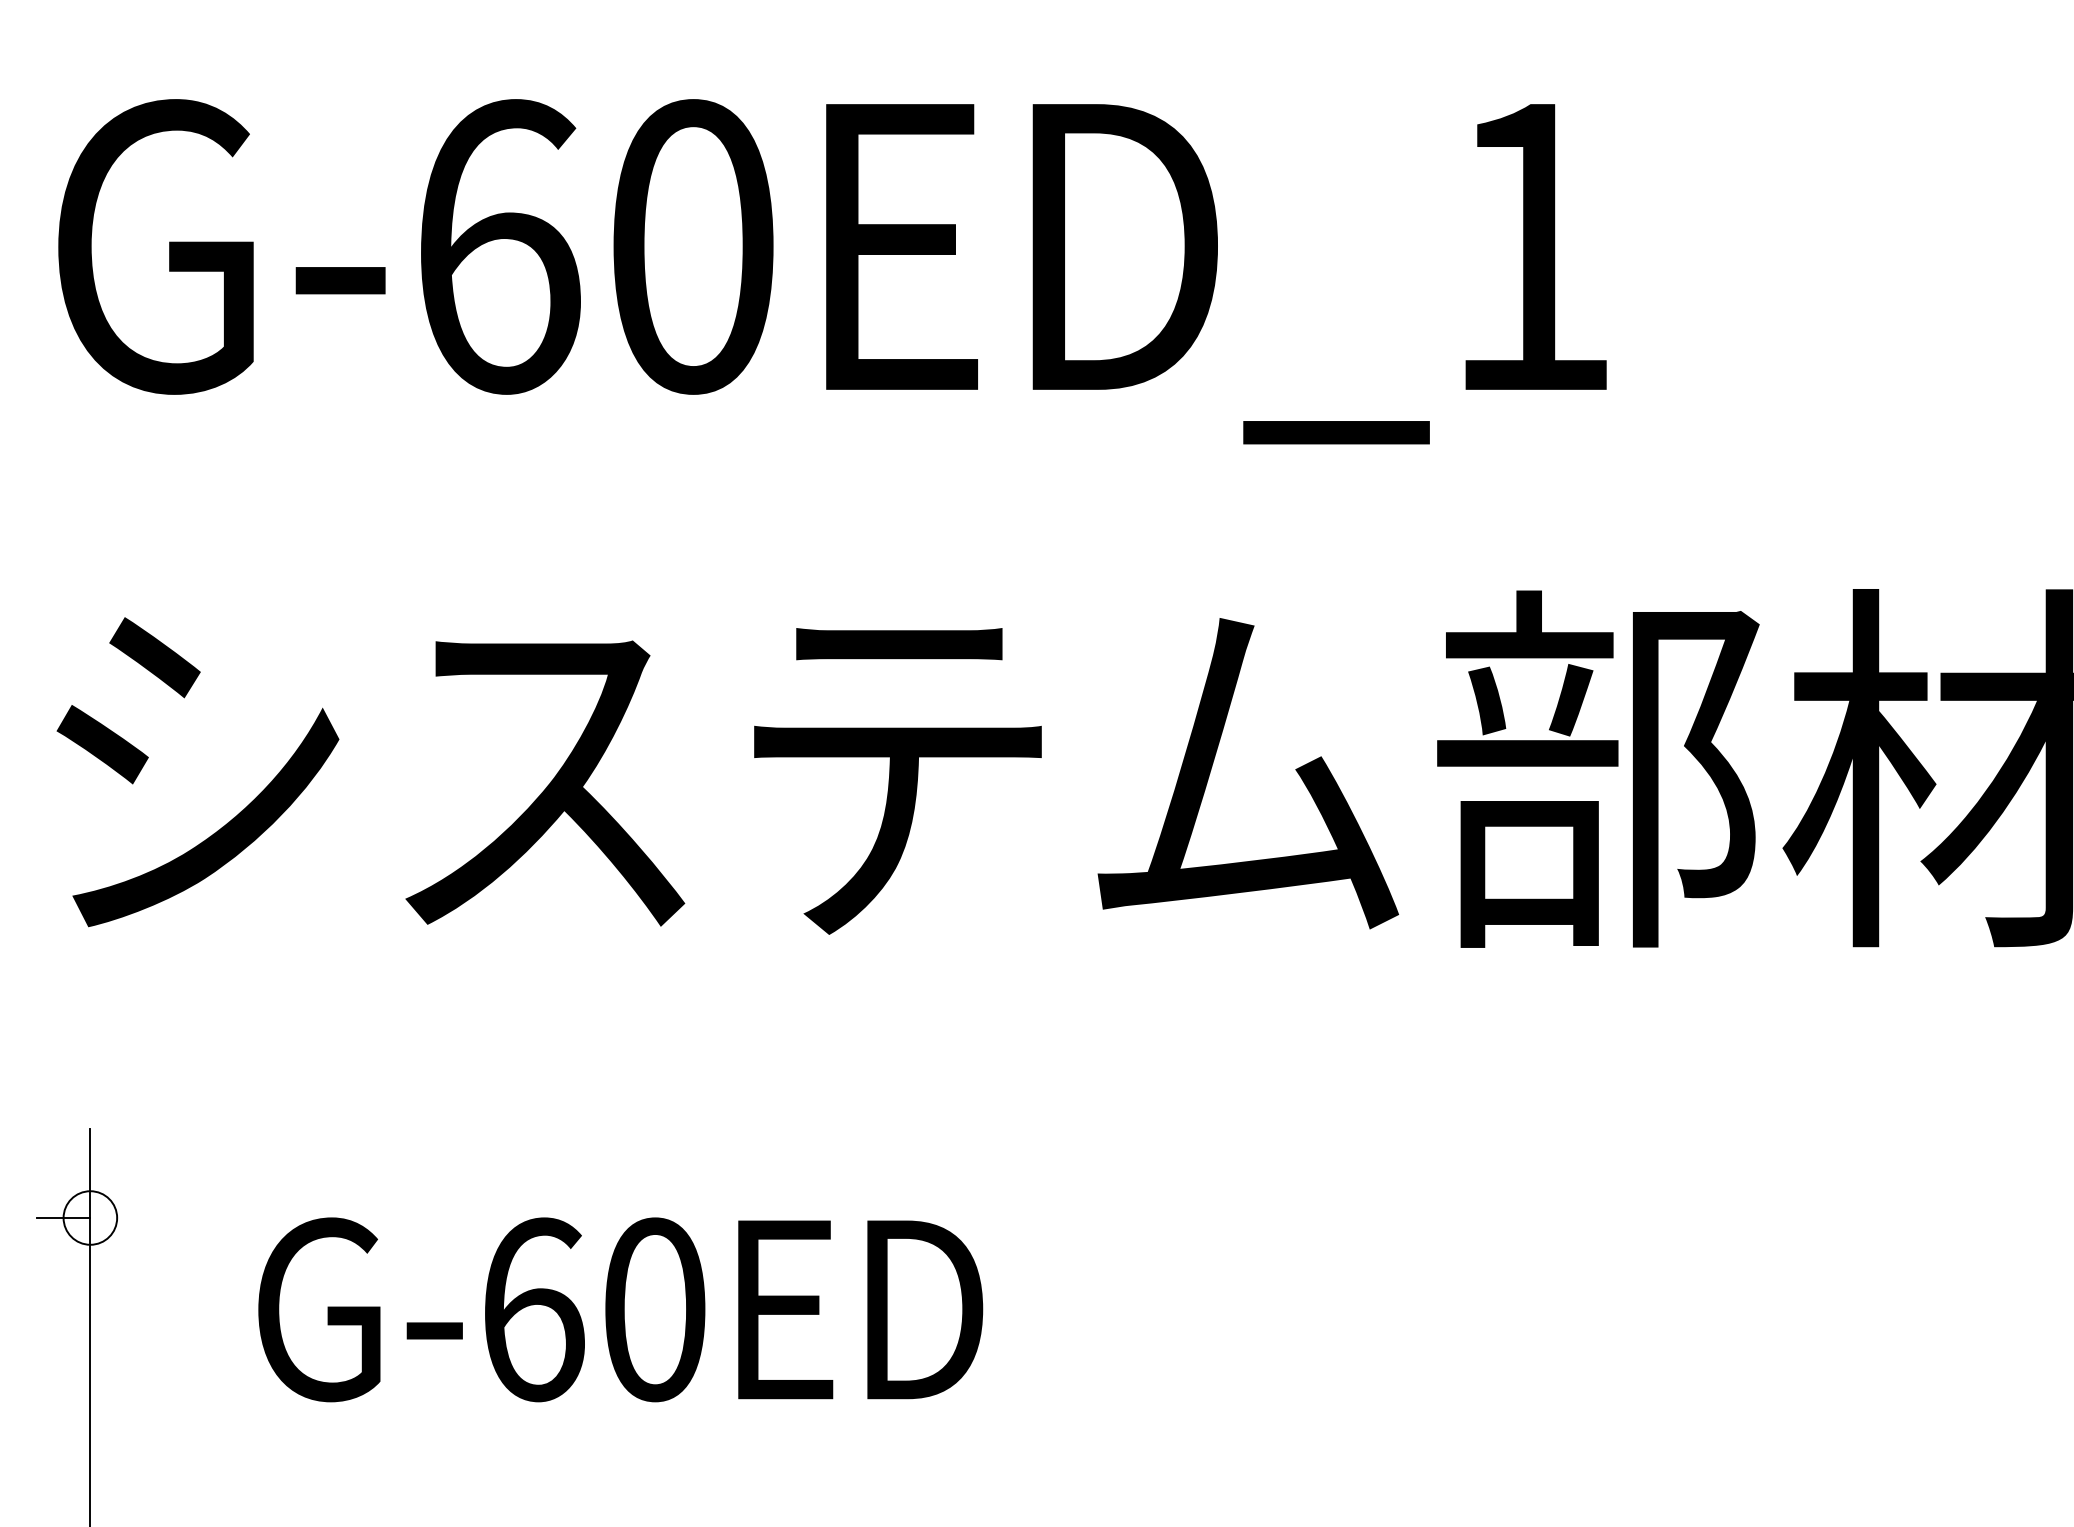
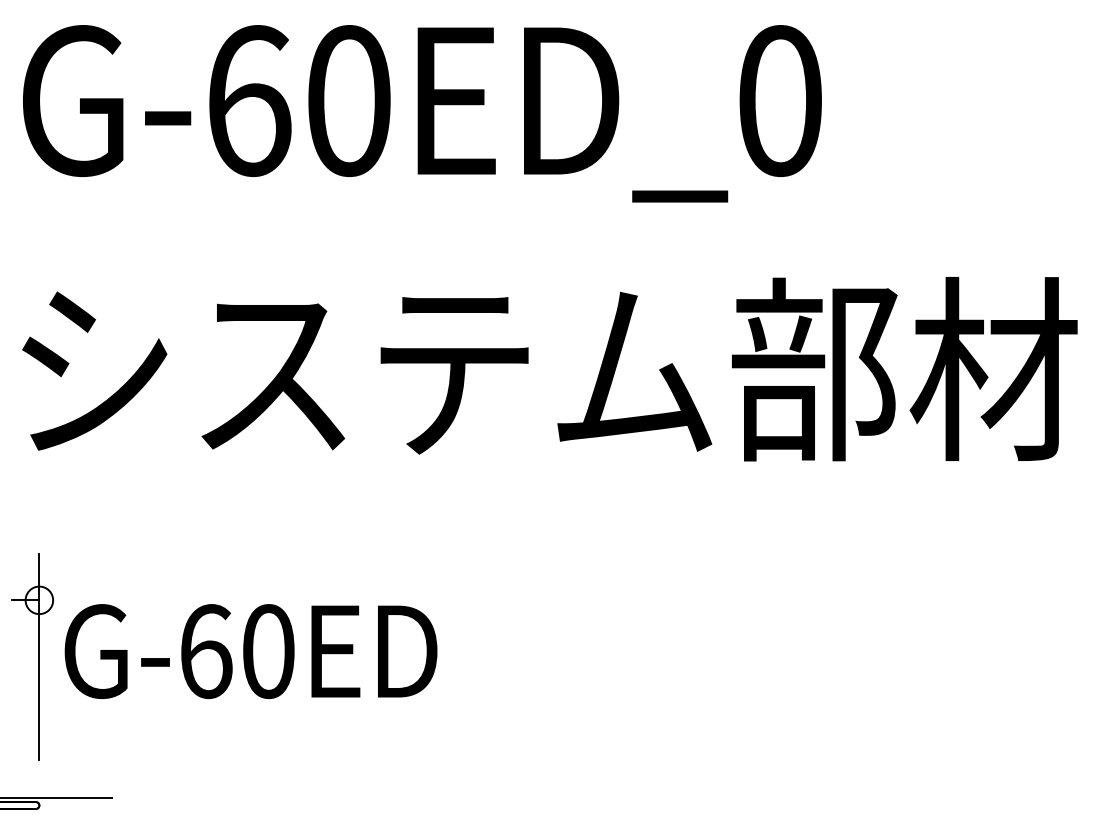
text: (1531, 247) -> (780, 101), G-60ED_1 -> G-60ED_0
text: (619, 1309) -> (250, 651), moved

